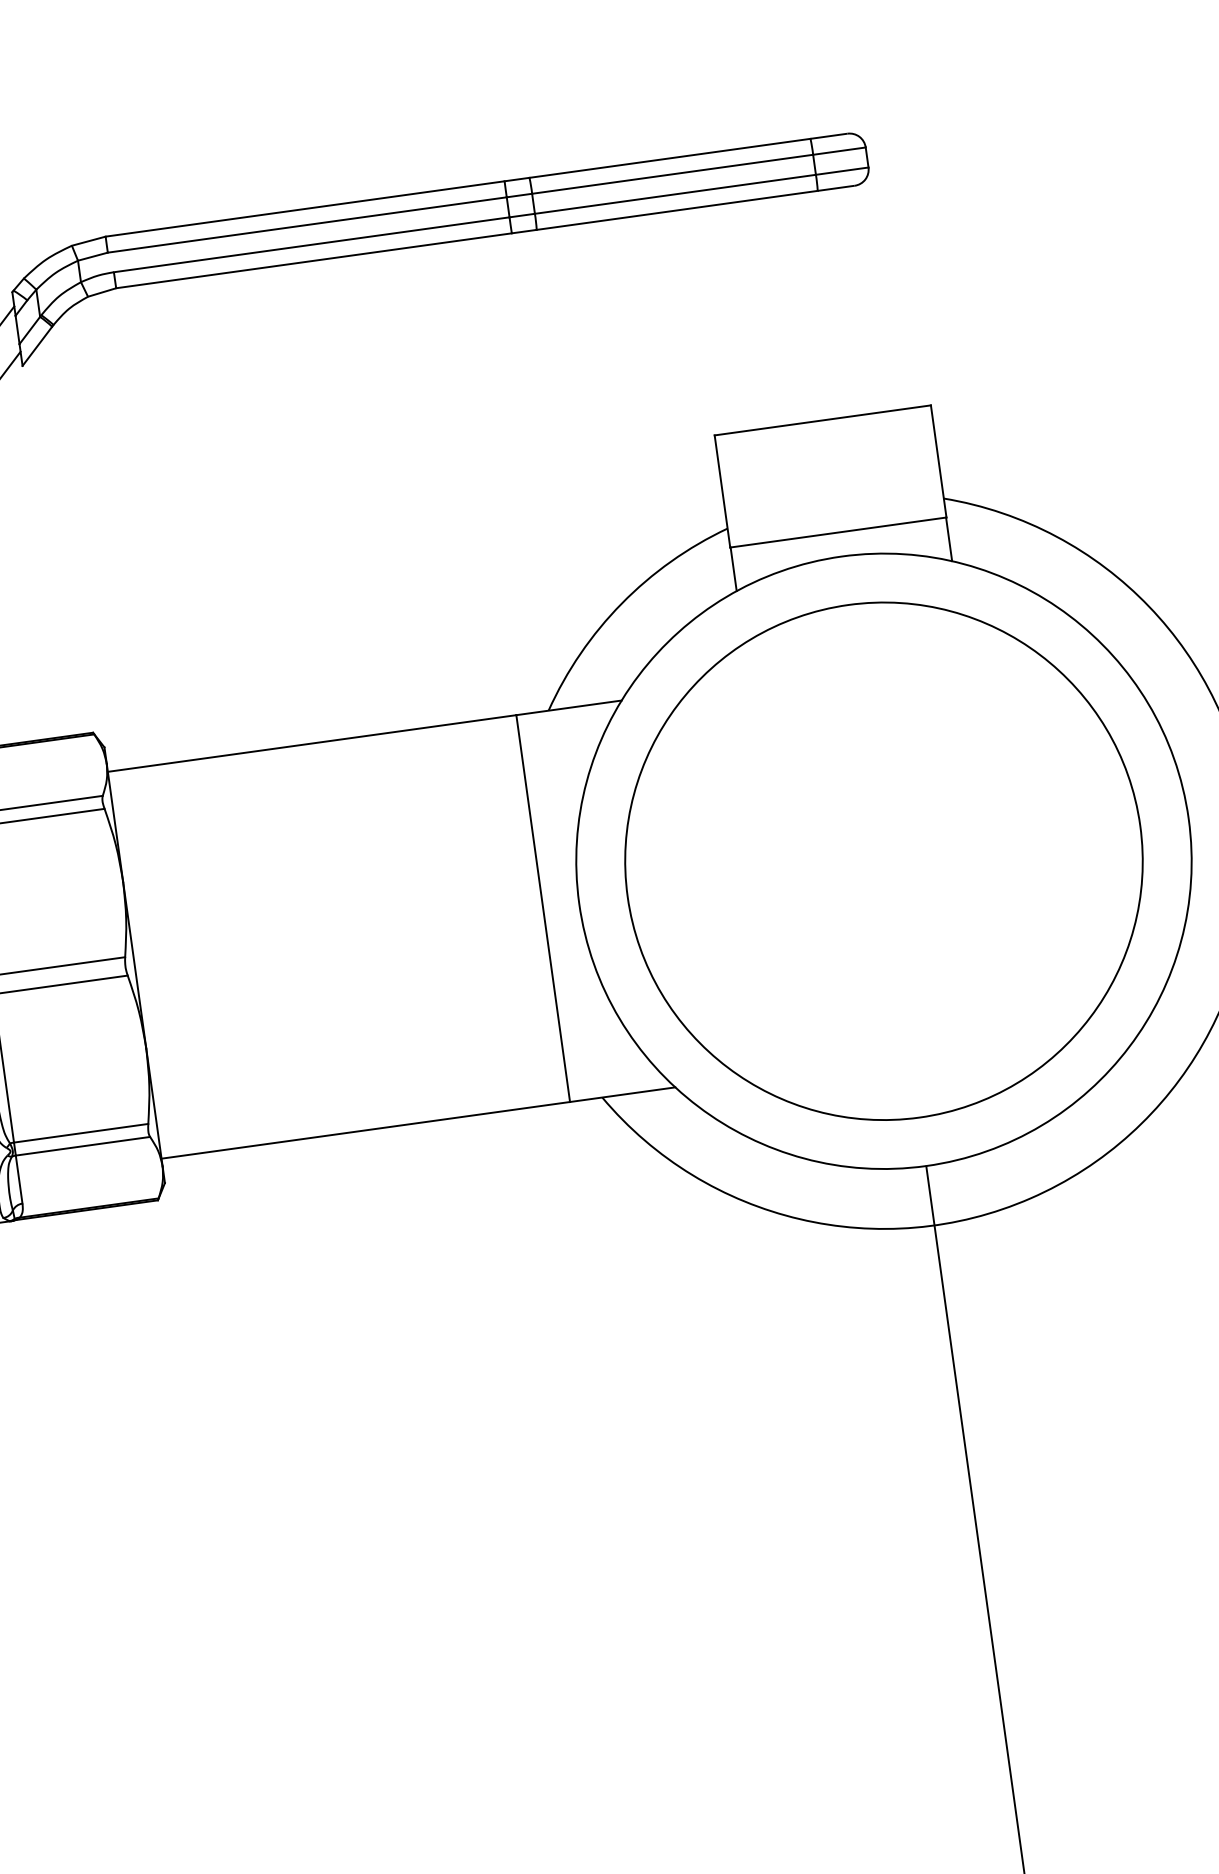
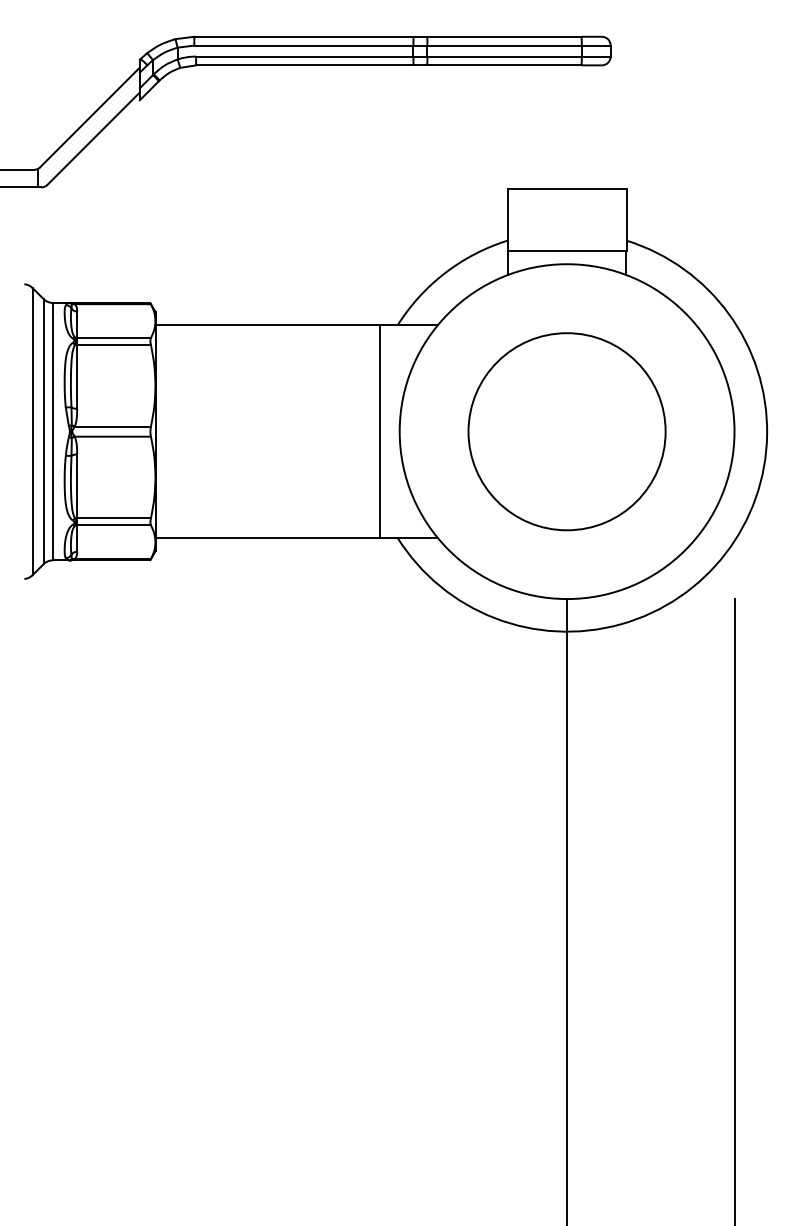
circle: (882, 861) -> (566, 431), size x0.7

